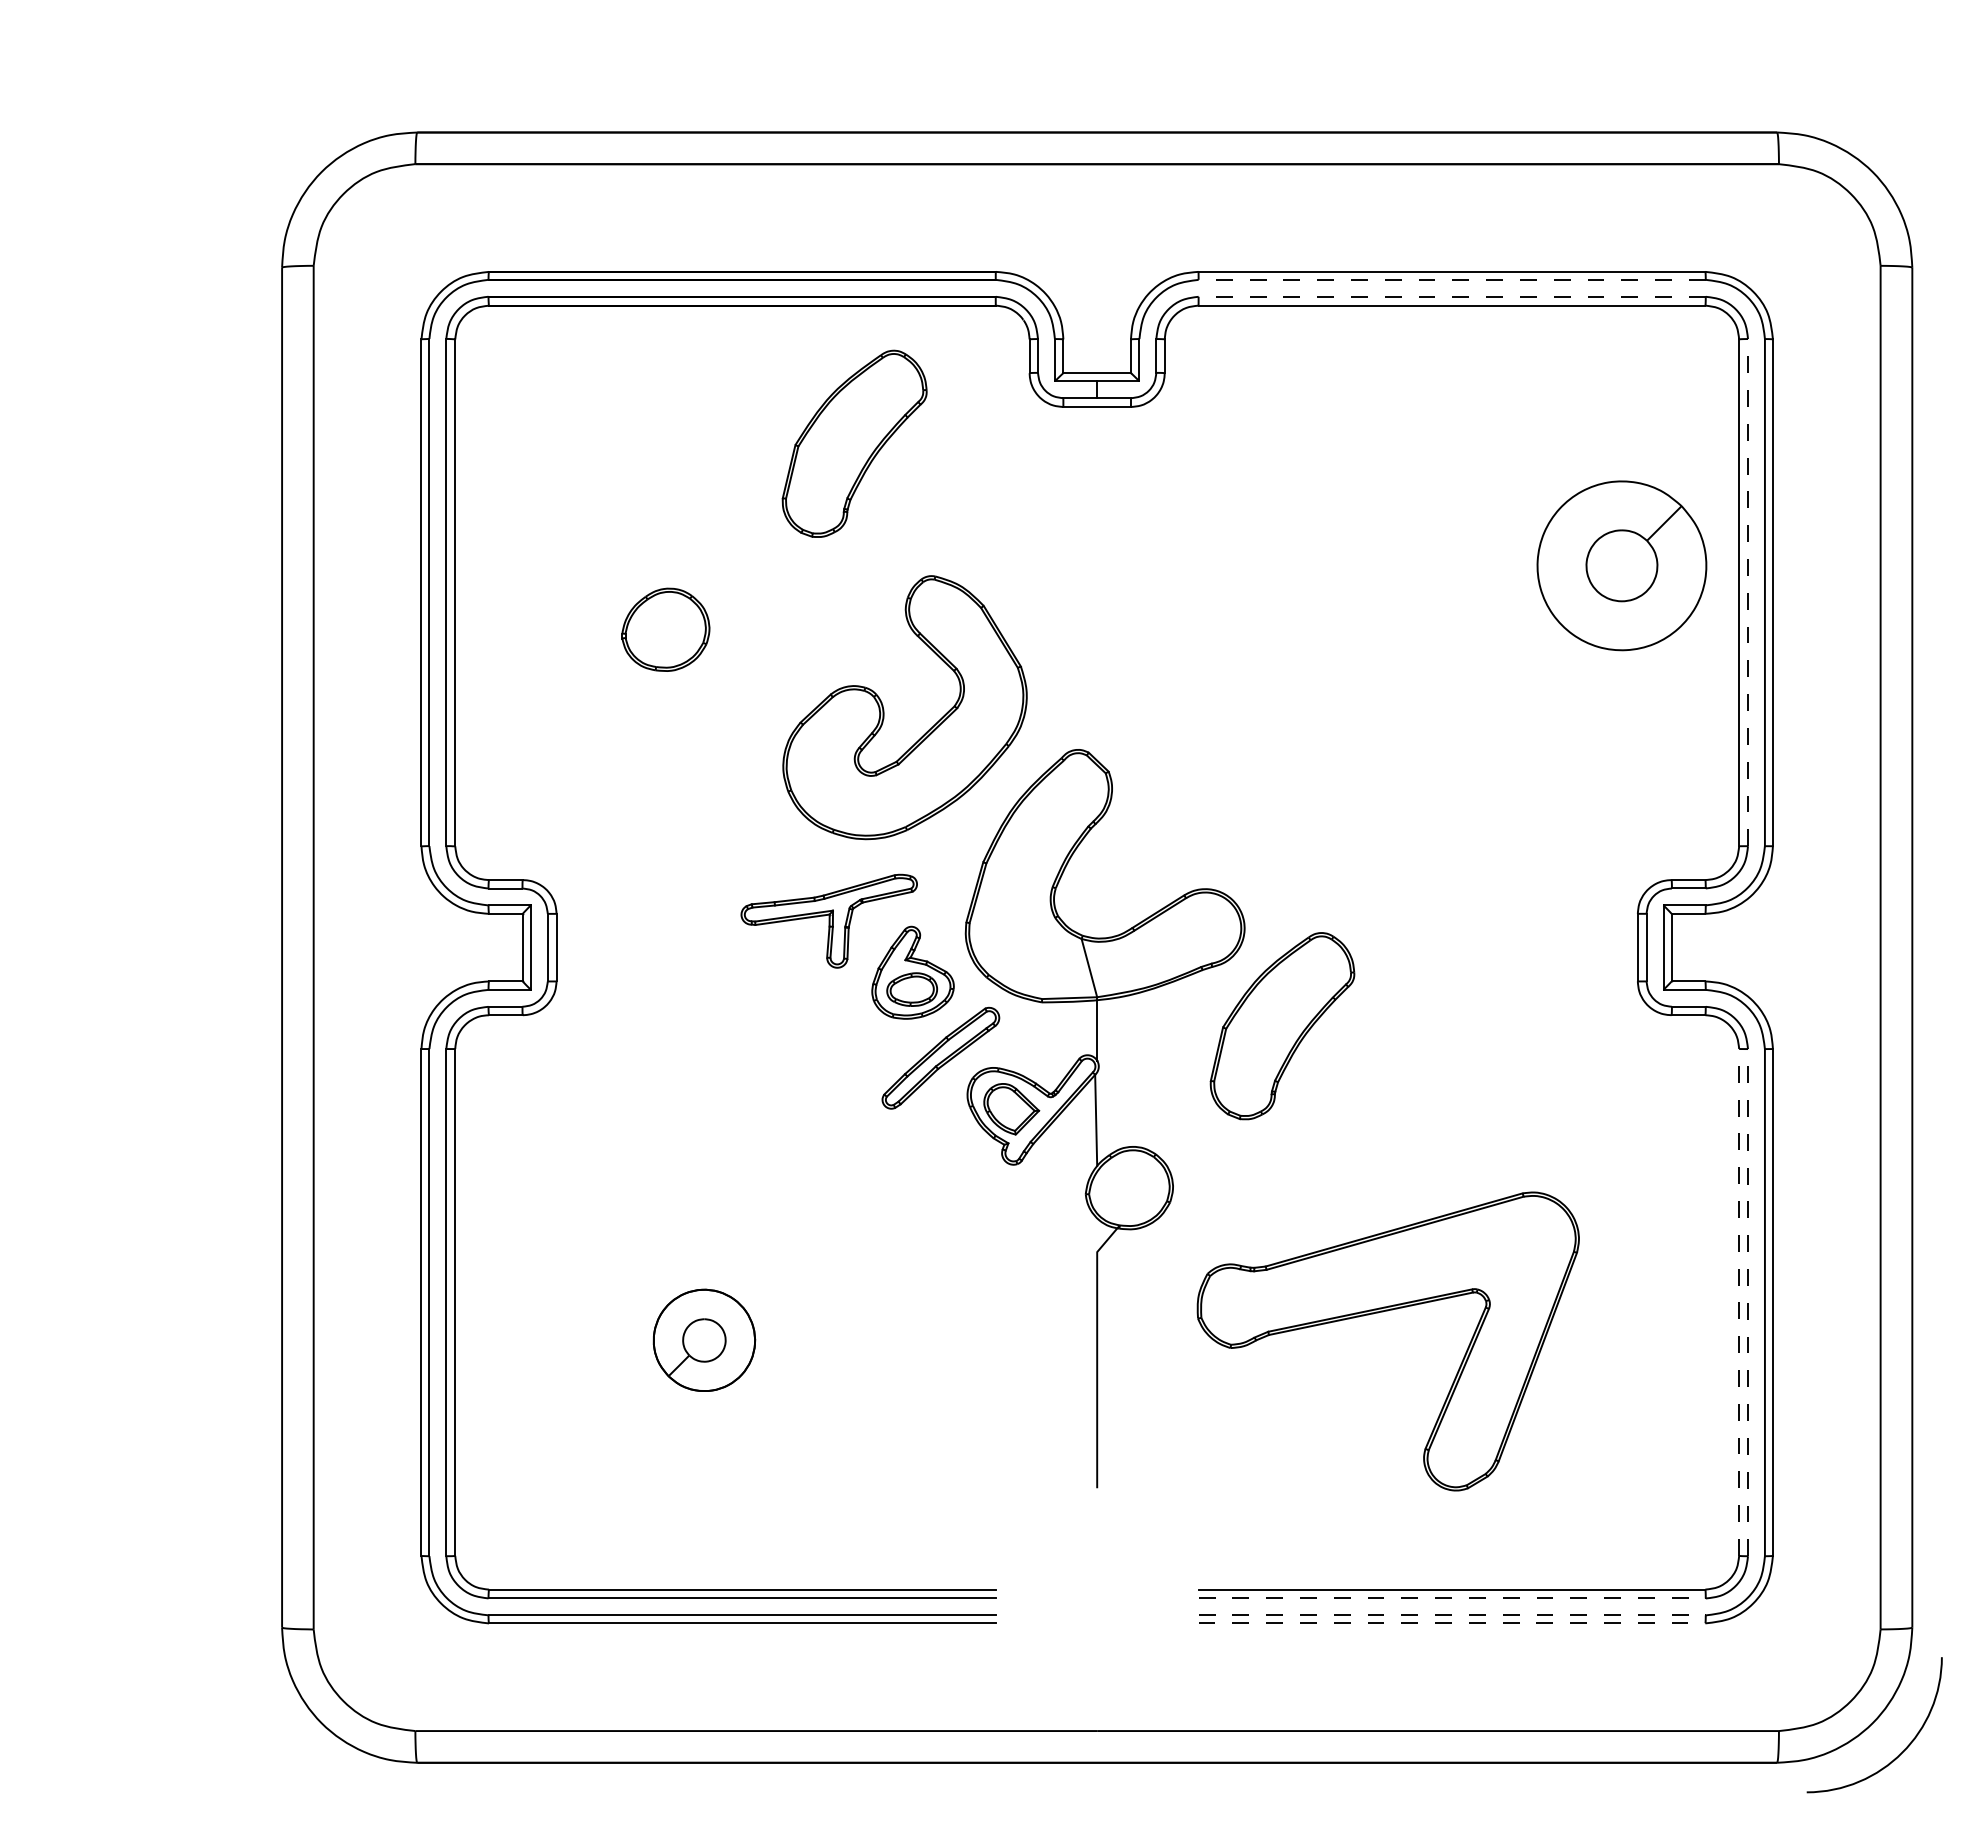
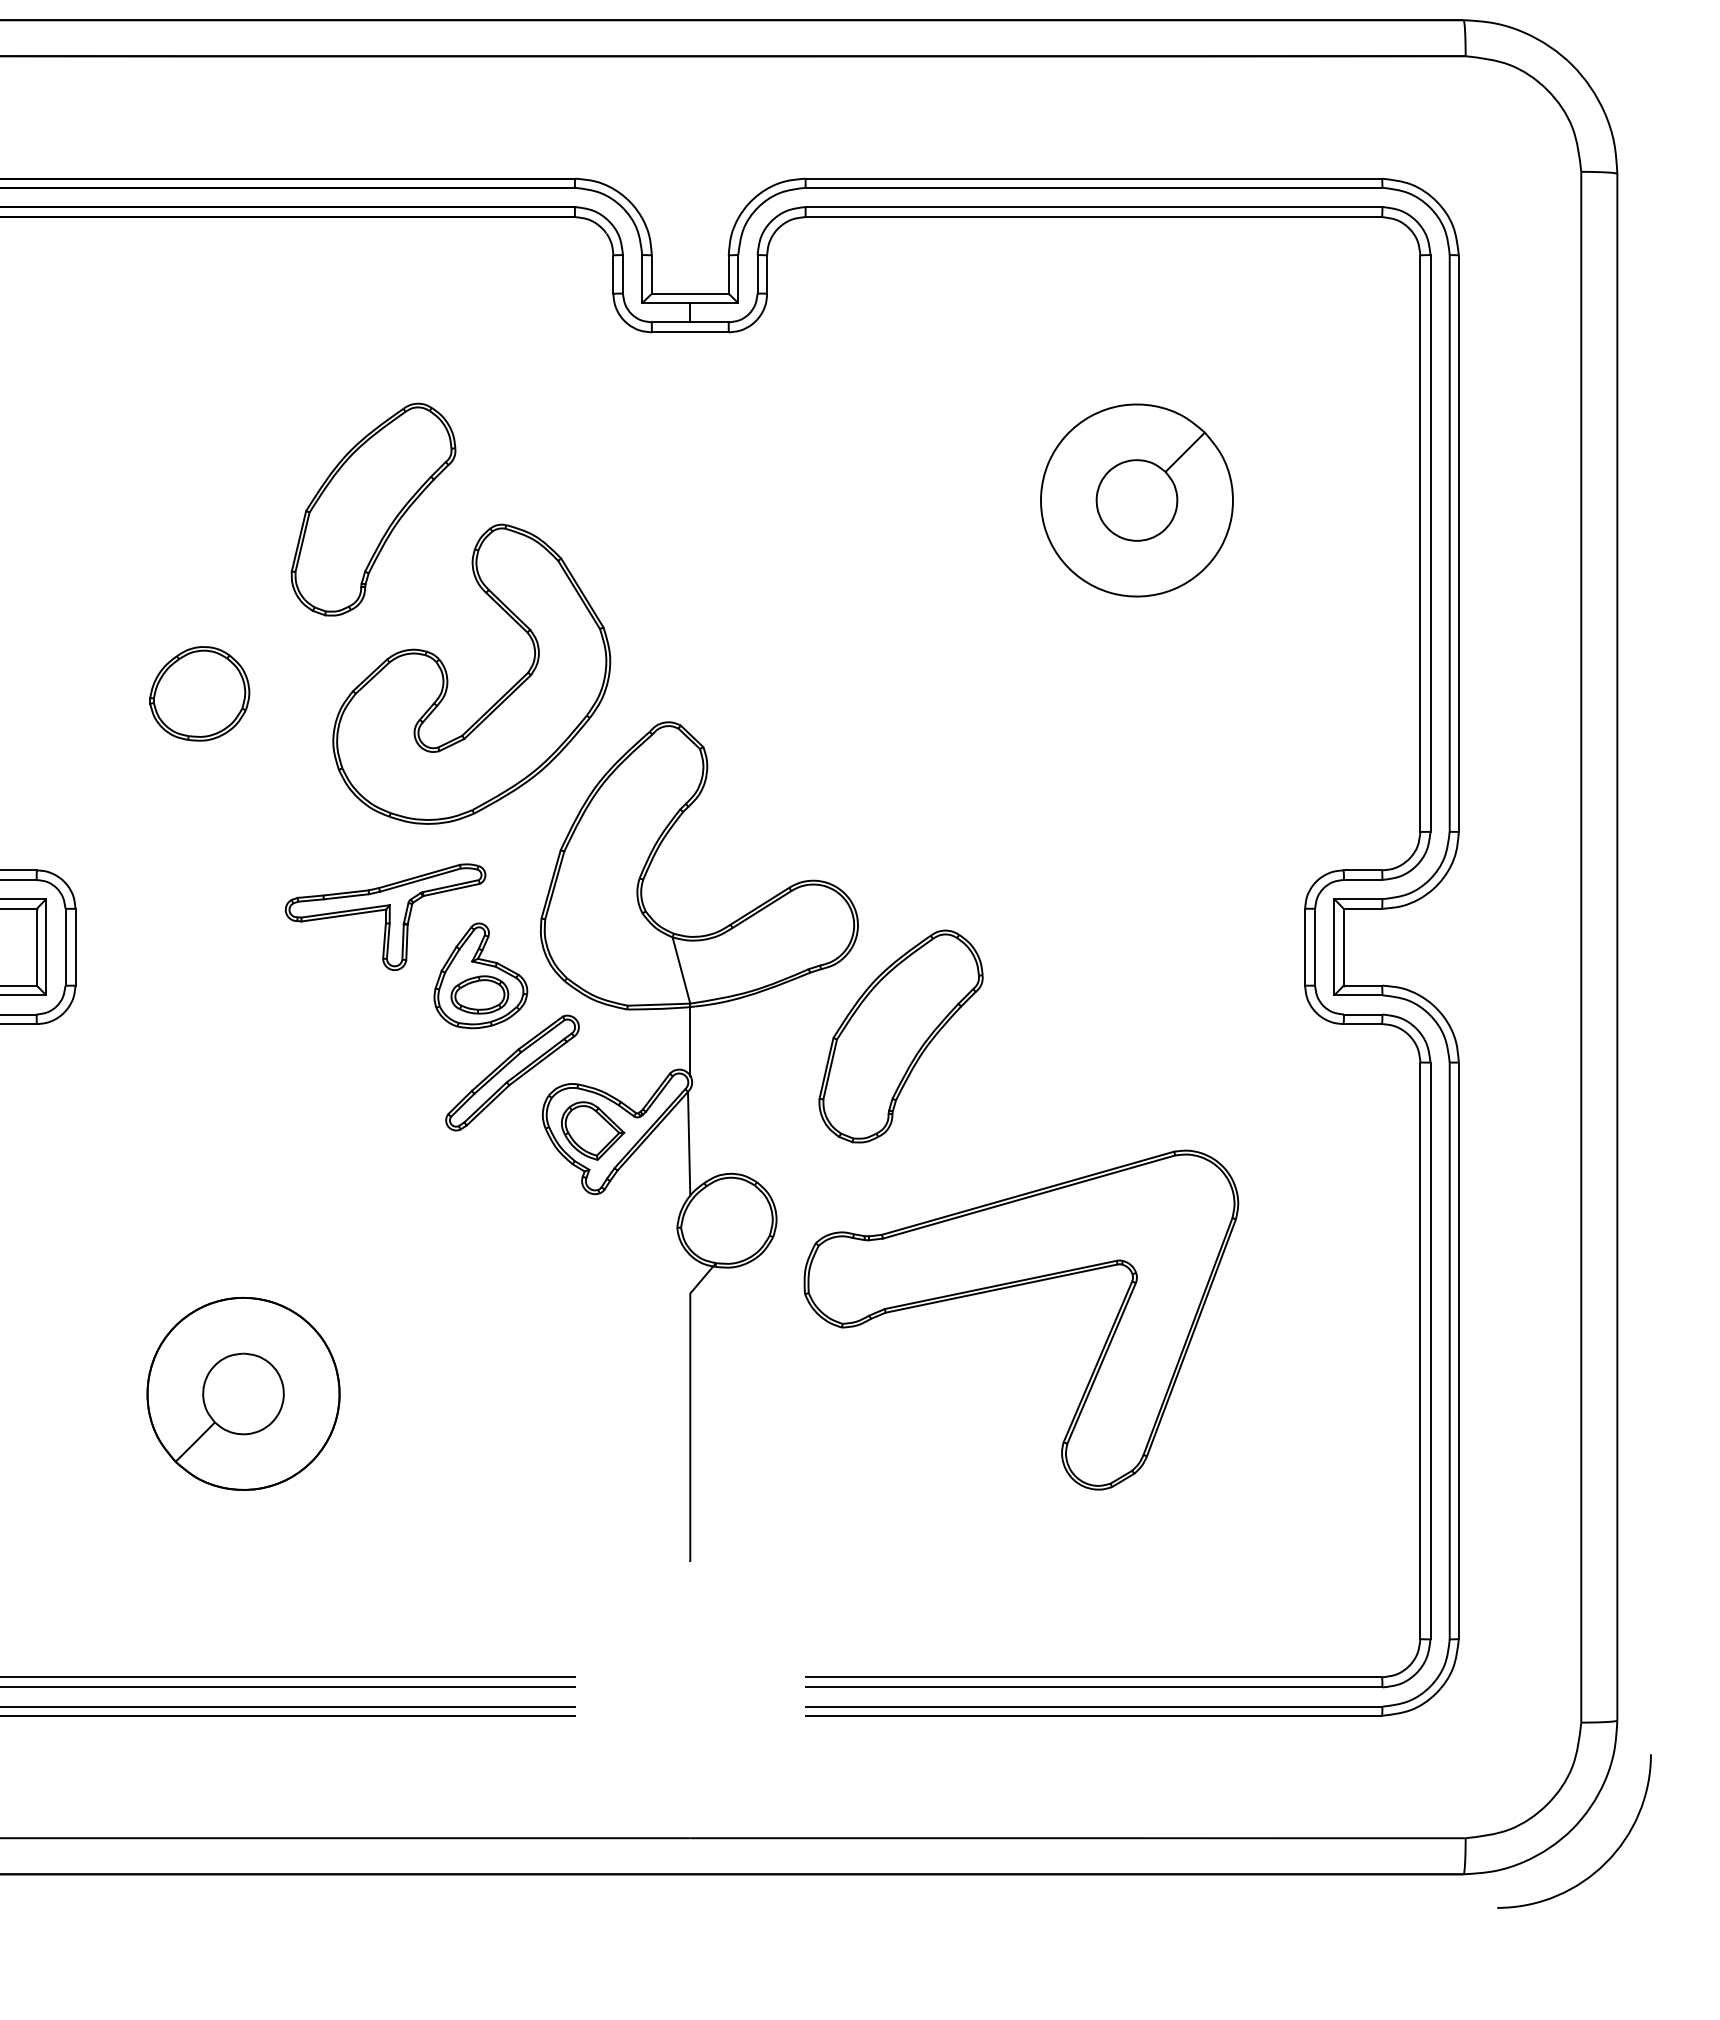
line: (1452, 279) -> (1094, 187), dashed -> solid
line: (1452, 296) -> (1094, 206), dashed -> solid
part: (854, 443) -> (373, 509), moved
part: (1621, 565) -> (1136, 500), moved
line: (1748, 592) -> (1431, 543), dashed -> solid
part: (665, 629) -> (199, 693), moved
line: (1739, 1301) -> (1420, 1349), dashed -> solid
line: (1748, 1302) -> (1431, 1350), dashed -> solid
part: (1383, 1312) -> (1015, 1287), moved
part: (704, 1340) -> (243, 1394), size x1.67
line: (1452, 1598) -> (1094, 1687), dashed -> solid
line: (1452, 1615) -> (1094, 1706), dashed -> solid
line: (1452, 1623) -> (1094, 1715), dashed -> solid

